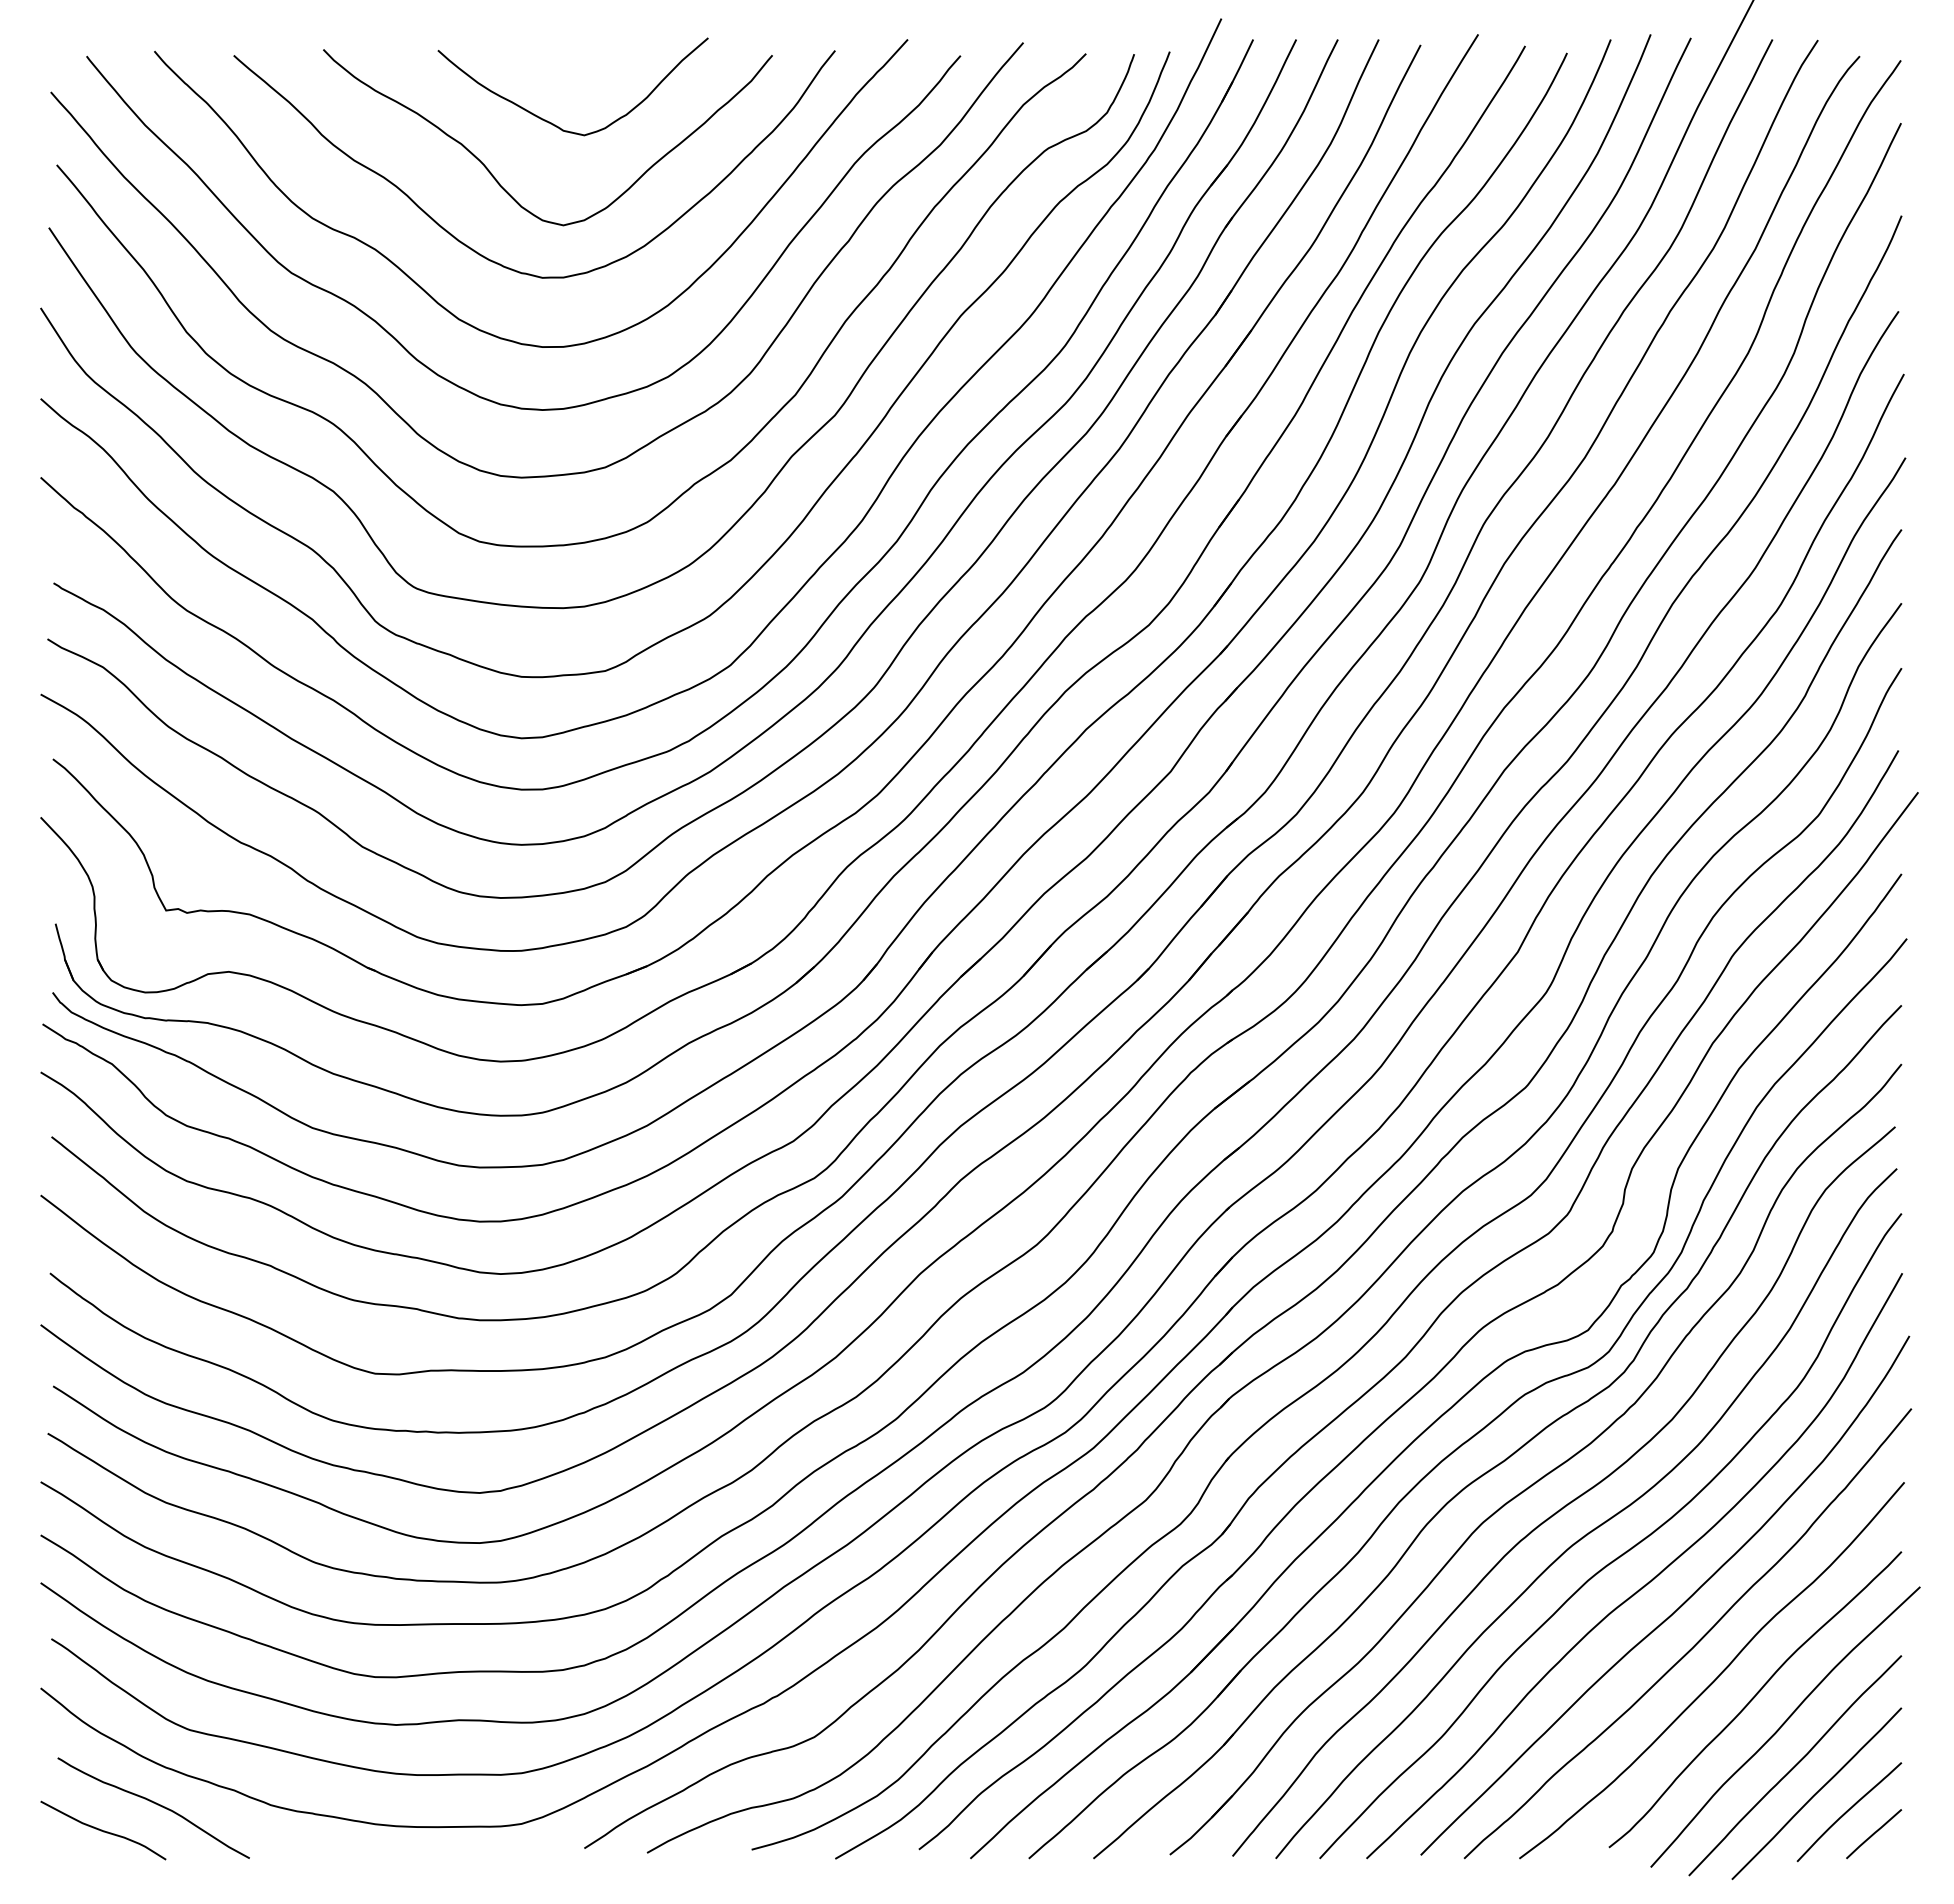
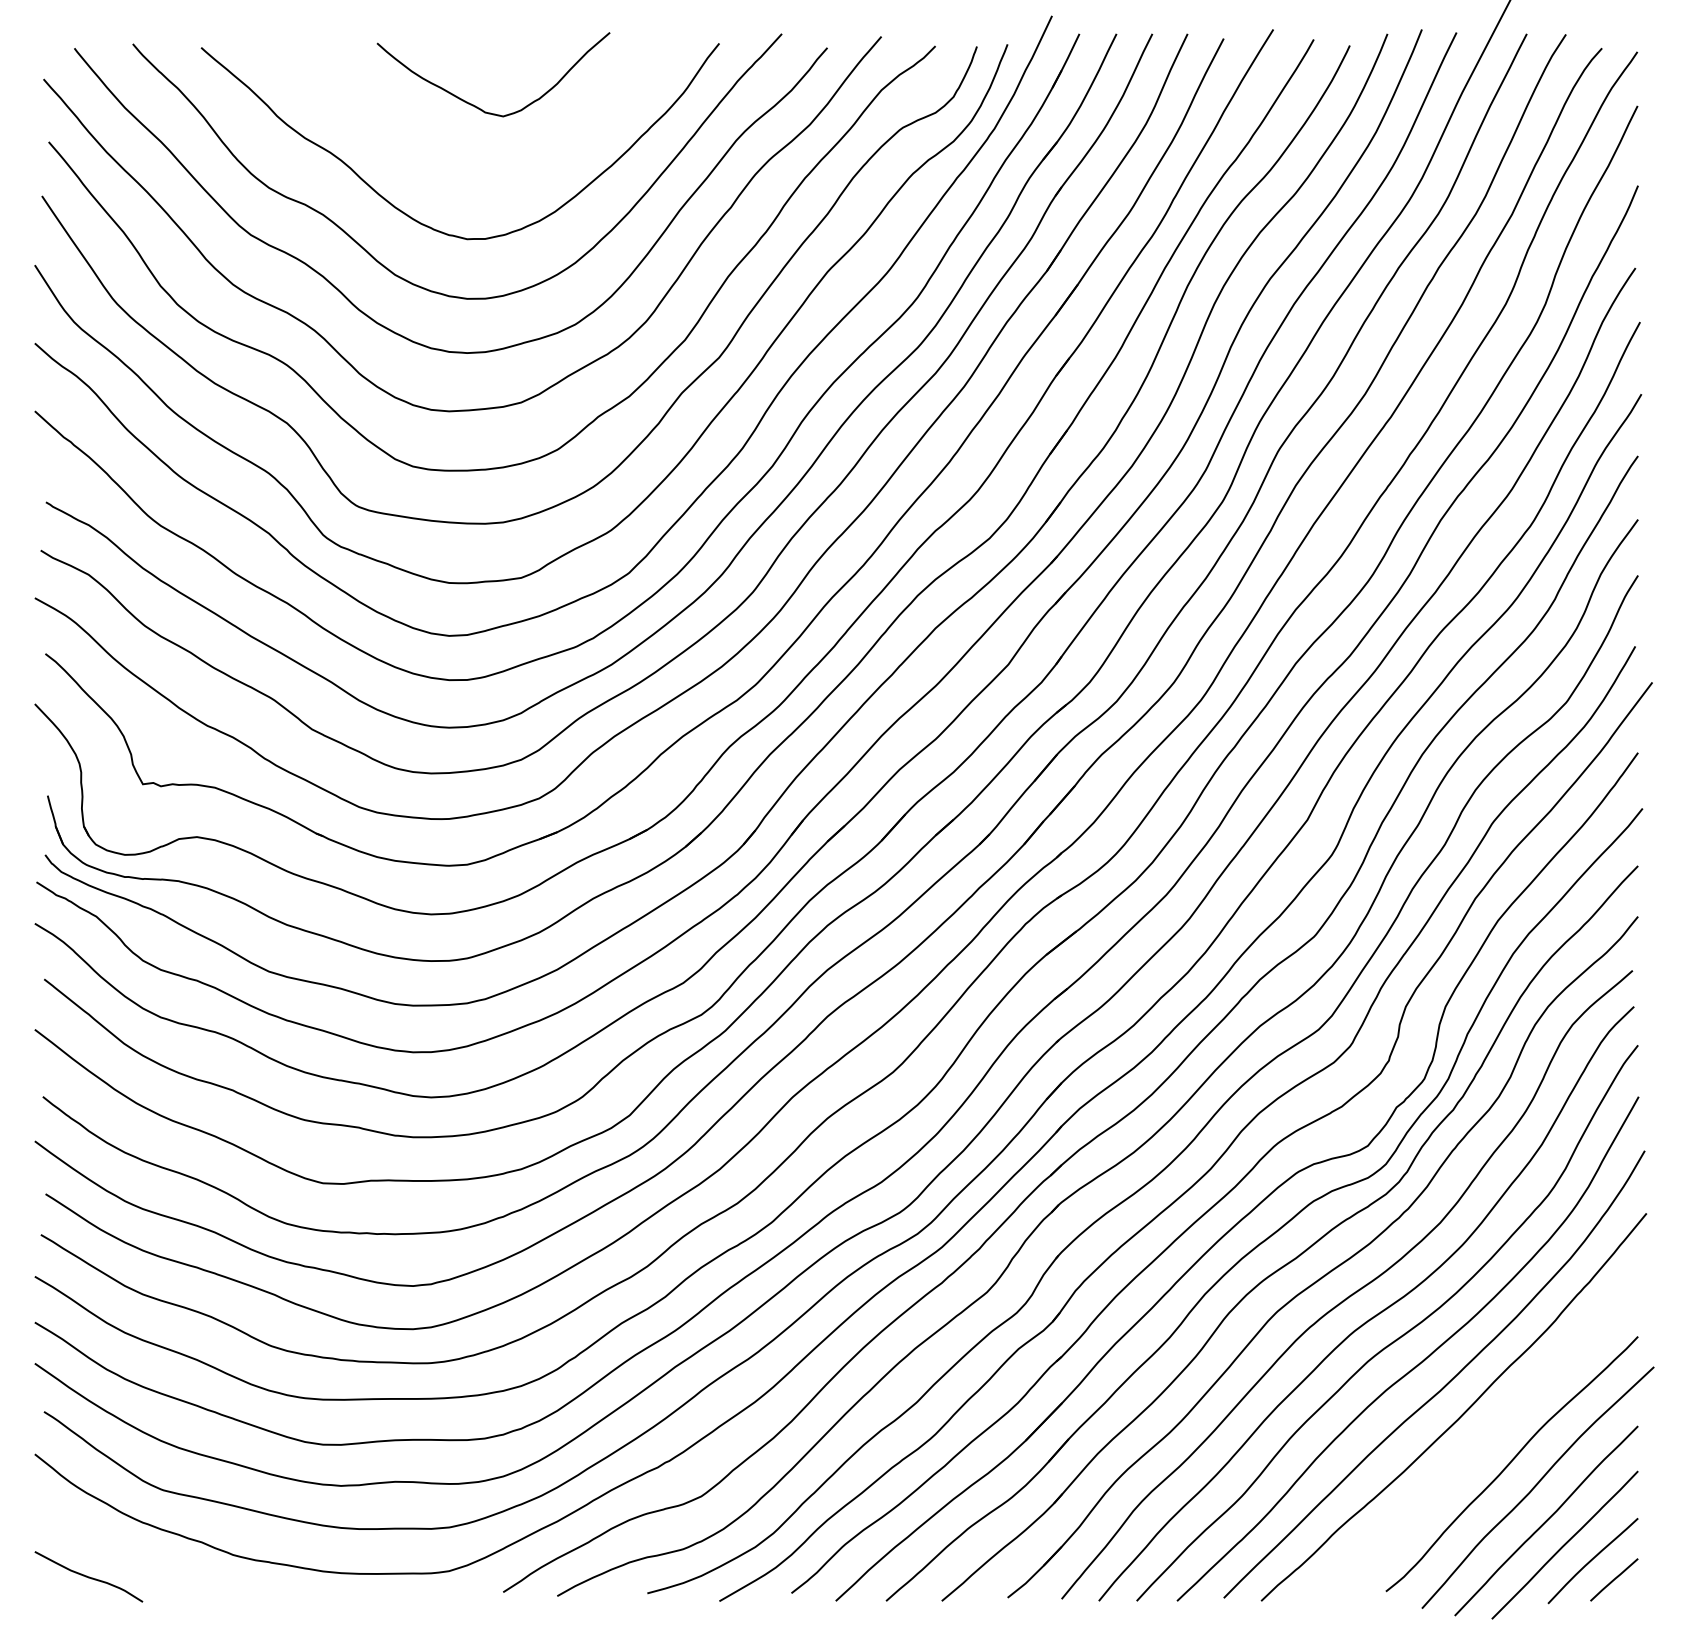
curve: (495, 177) -> (426, 152), removed
curve: (1717, 1676) -> (1479, 1444), removed
curve: (155, 1804) -> (133, 1554), removed

